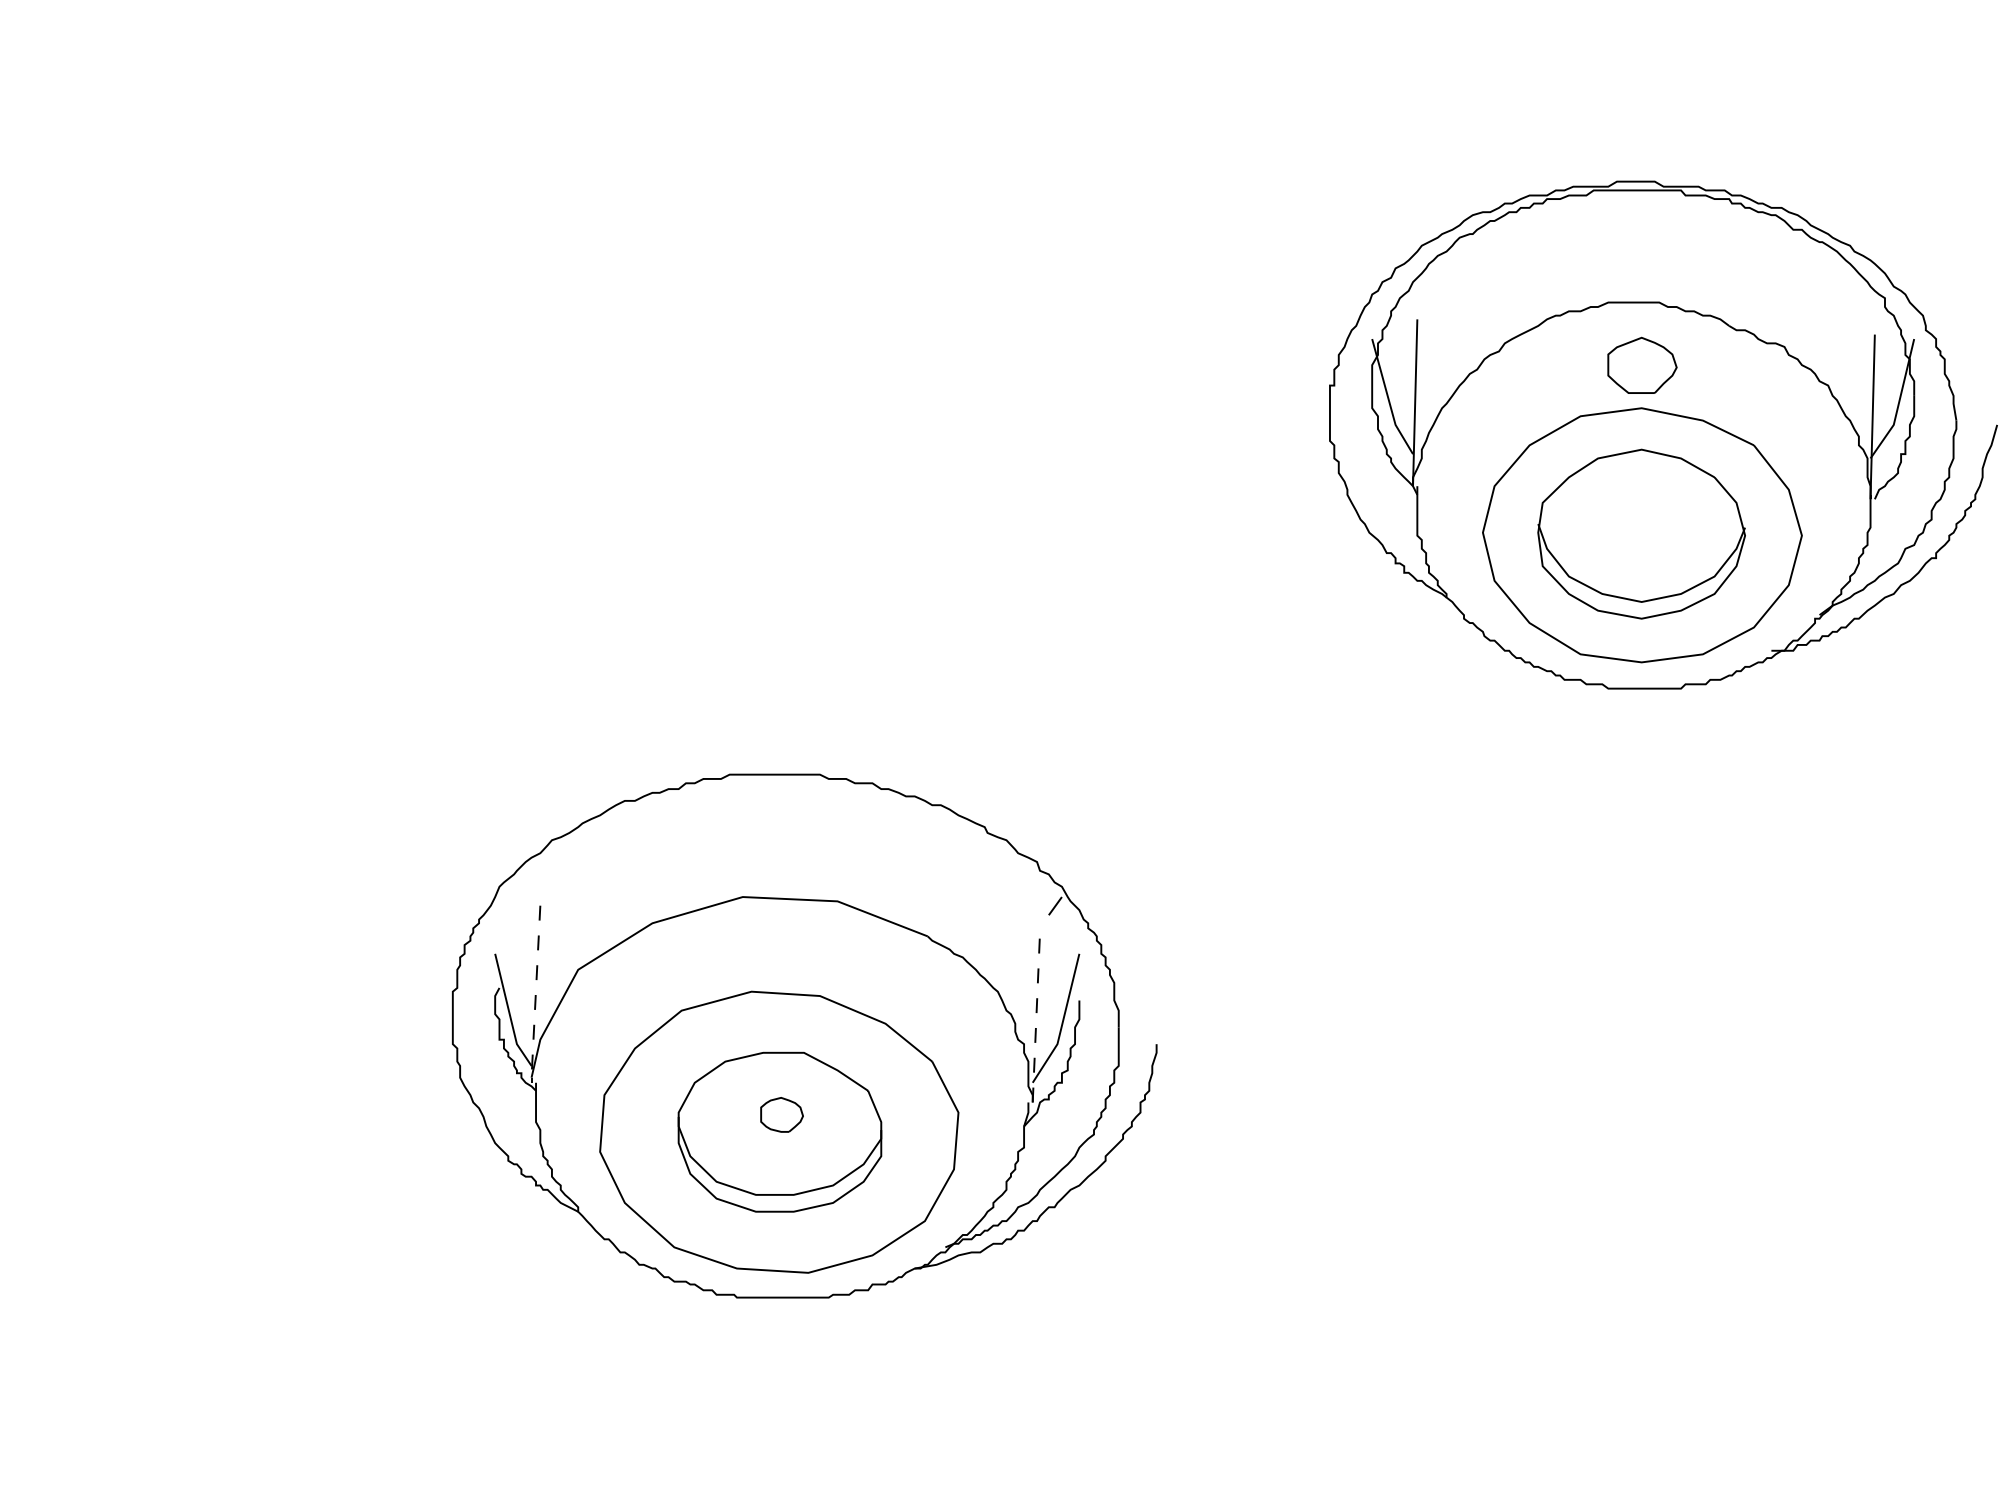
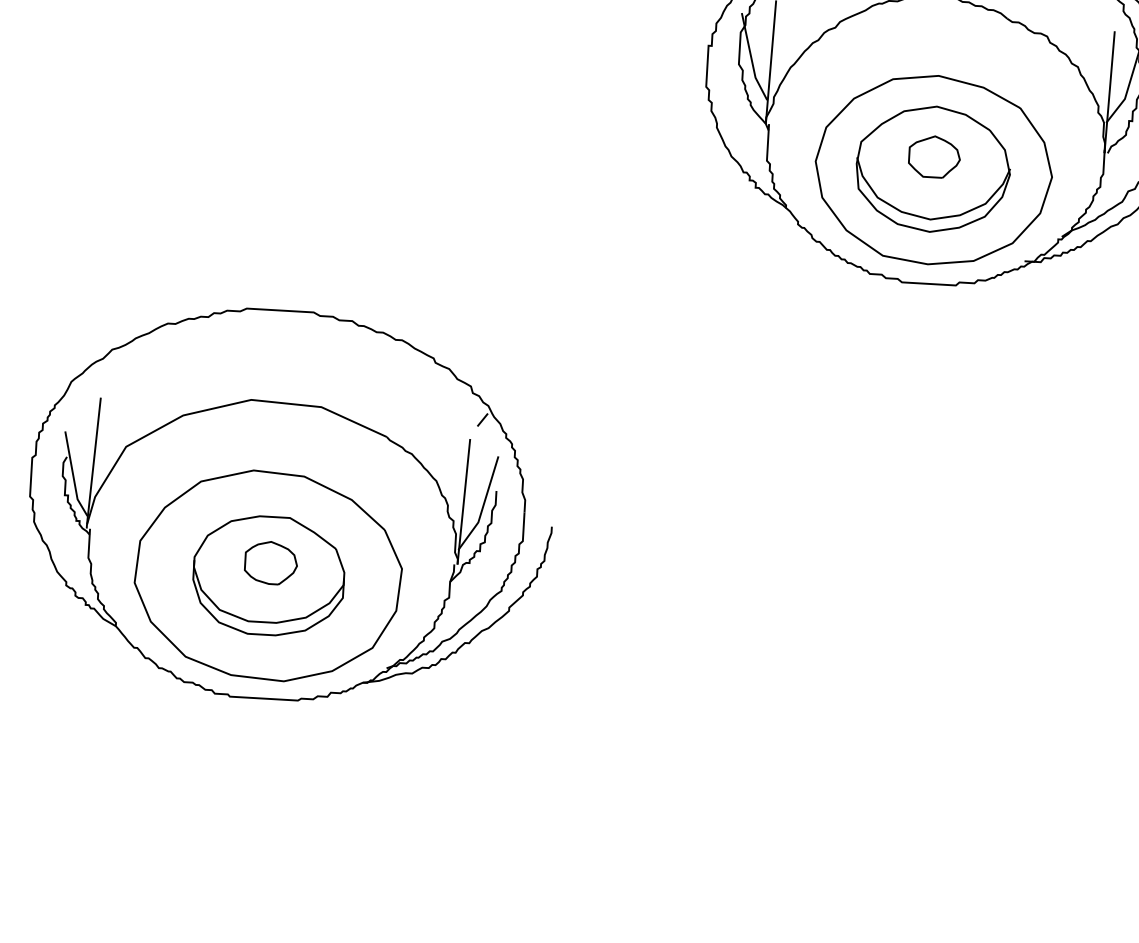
part: (1642, 364) -> (934, 156), moved
line: (535, 992) -> (93, 461), dashed -> solid
line: (1036, 1017) -> (463, 501), dashed -> solid
part: (781, 1114) -> (270, 562), size x1.67

